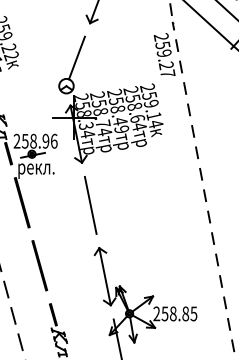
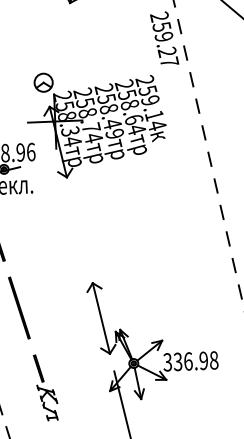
line: (76, 57) -> (54, 46), removed
line: (90, 204) -> (79, 229), removed
text: (175, 313) -> (191, 360), 258.85 -> 336.98

